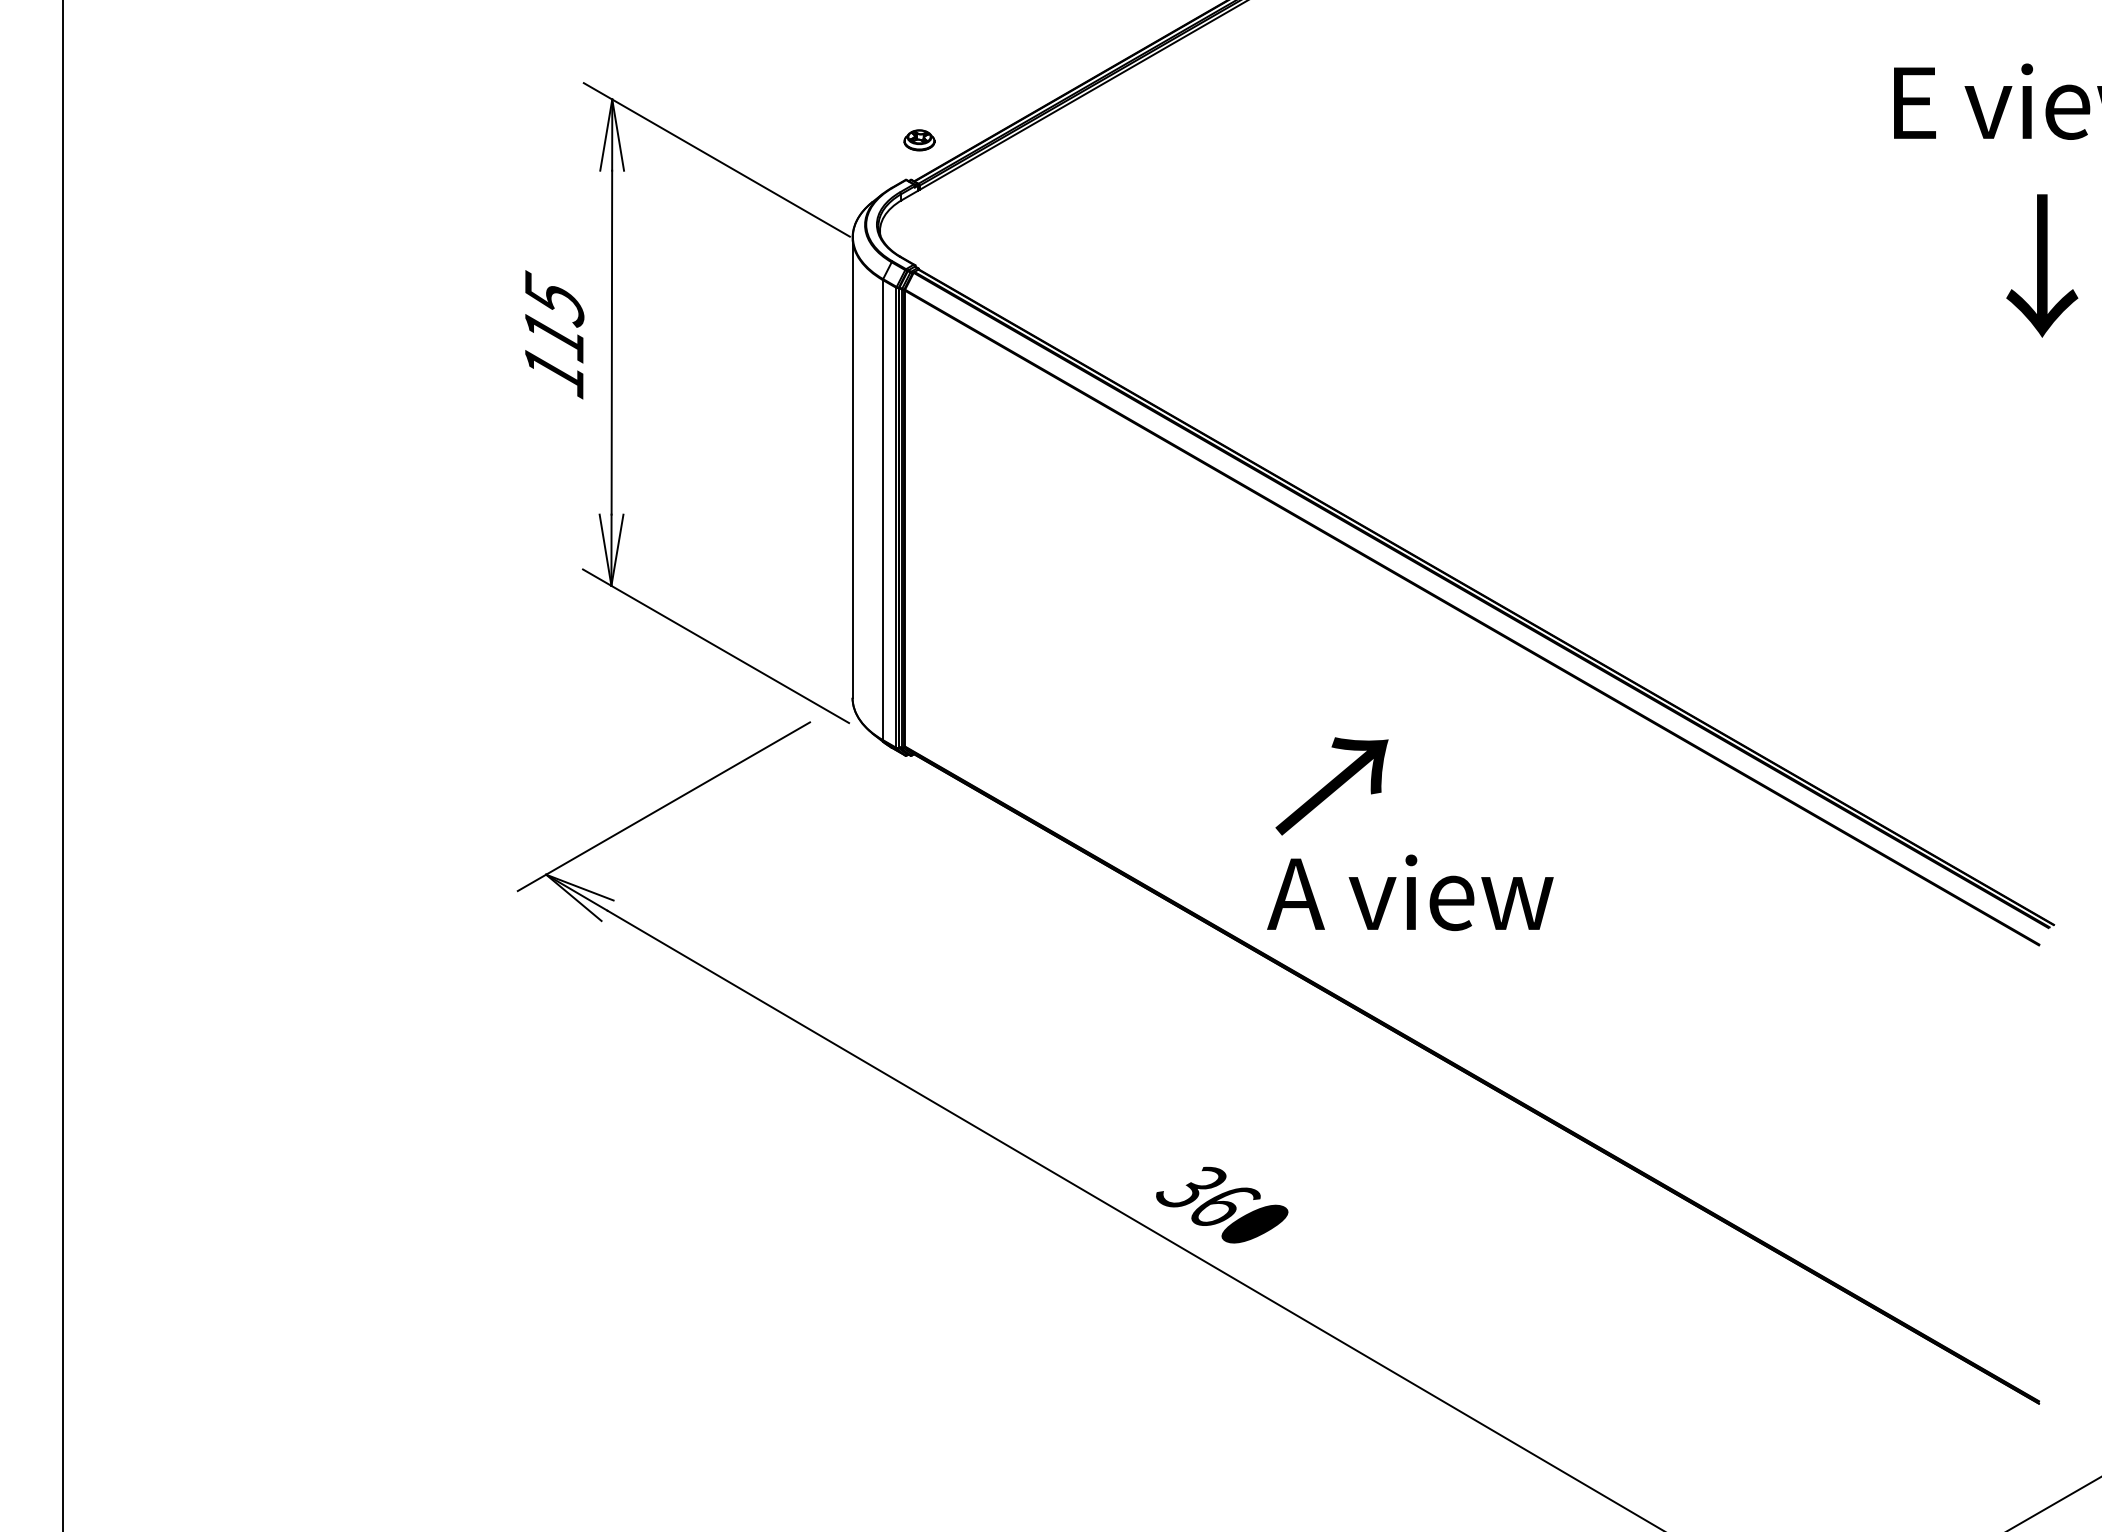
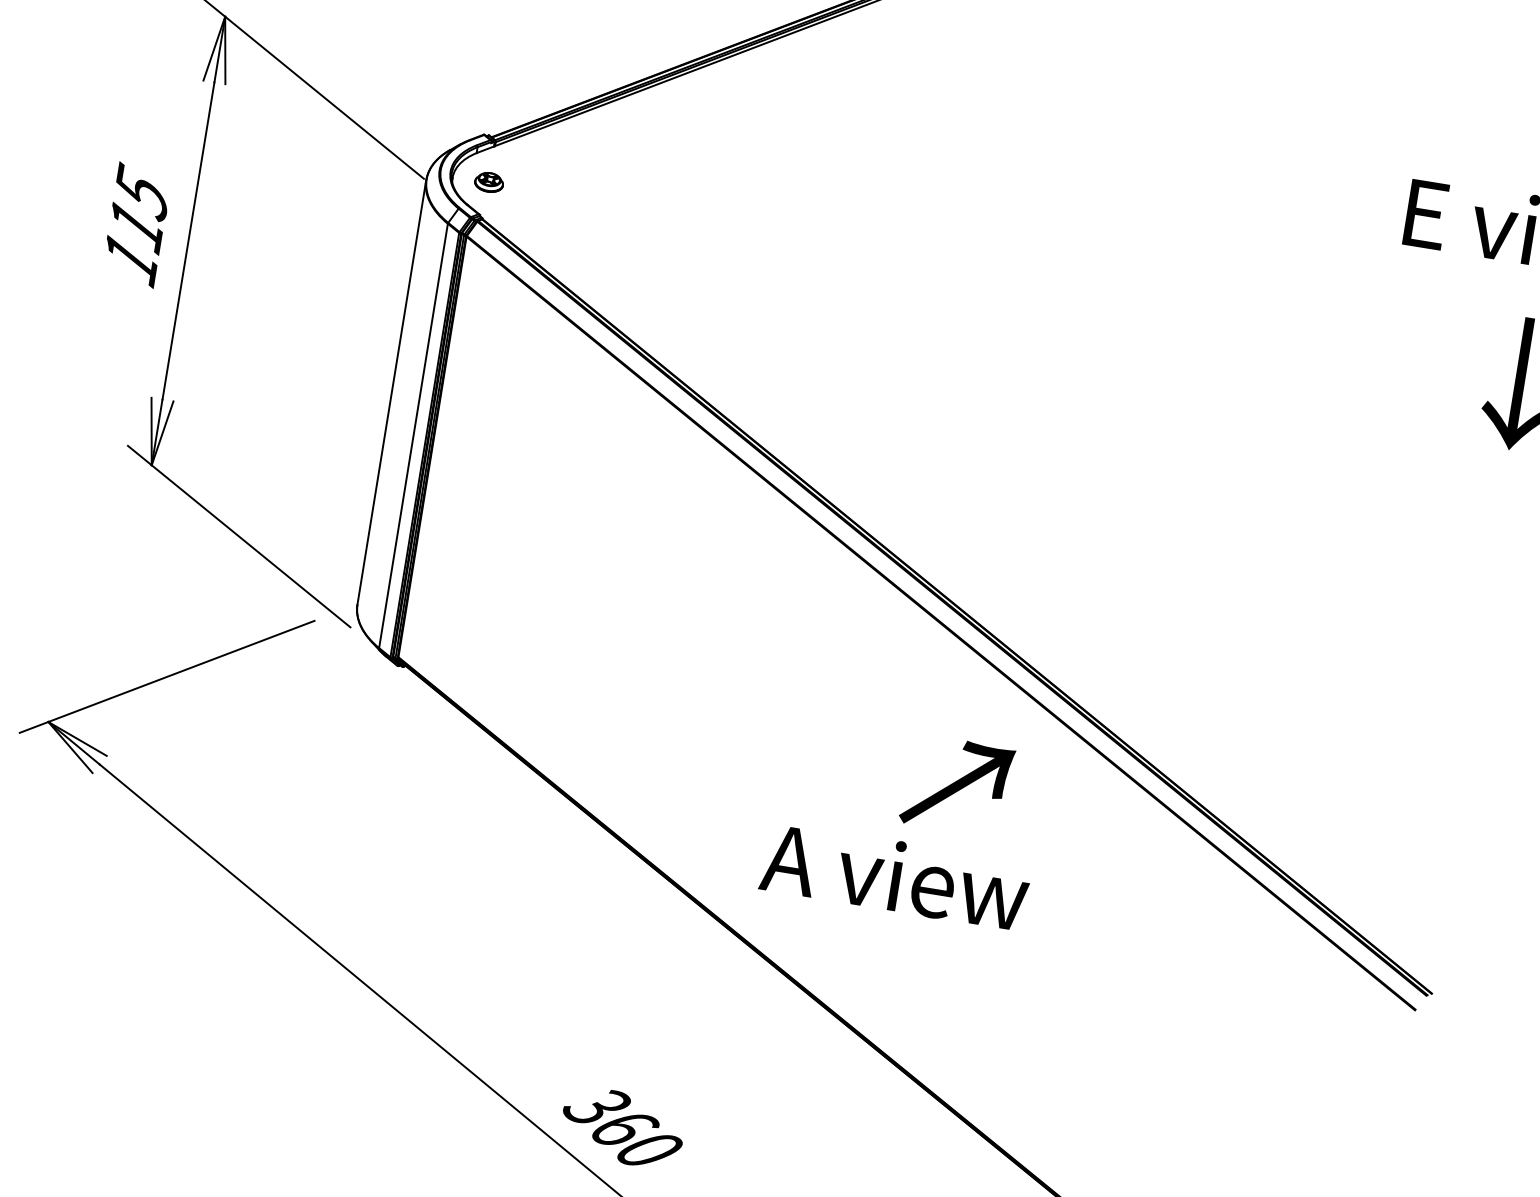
part: (919, 140) -> (489, 182), moved
text: (1331, 786) -> (956, 785), moved
text: (1410, 892) -> (895, 876), moved

